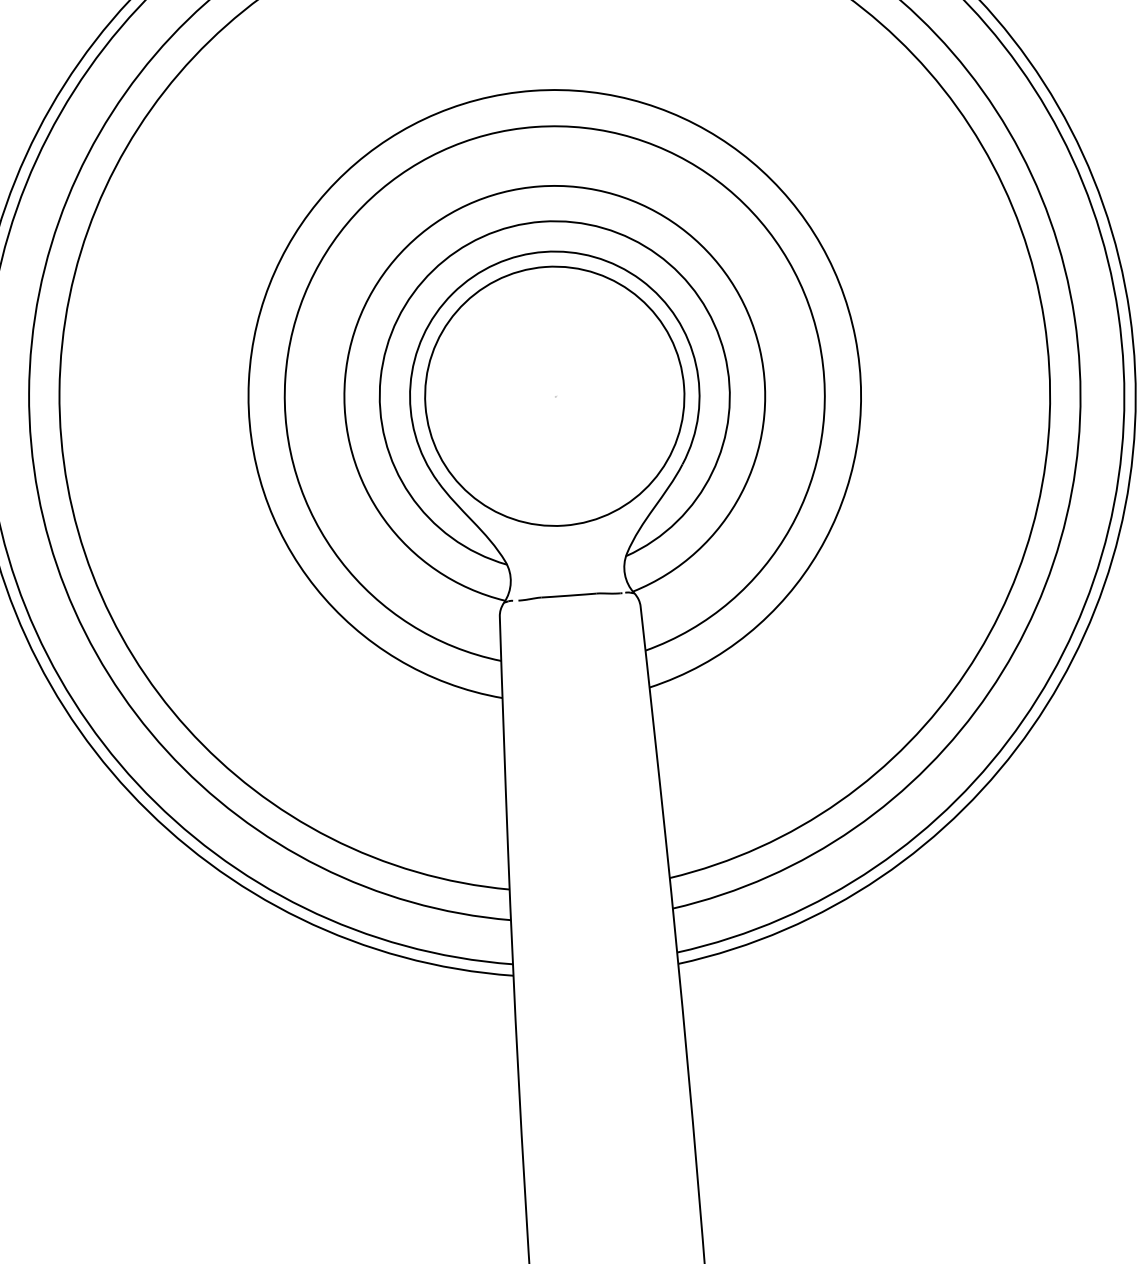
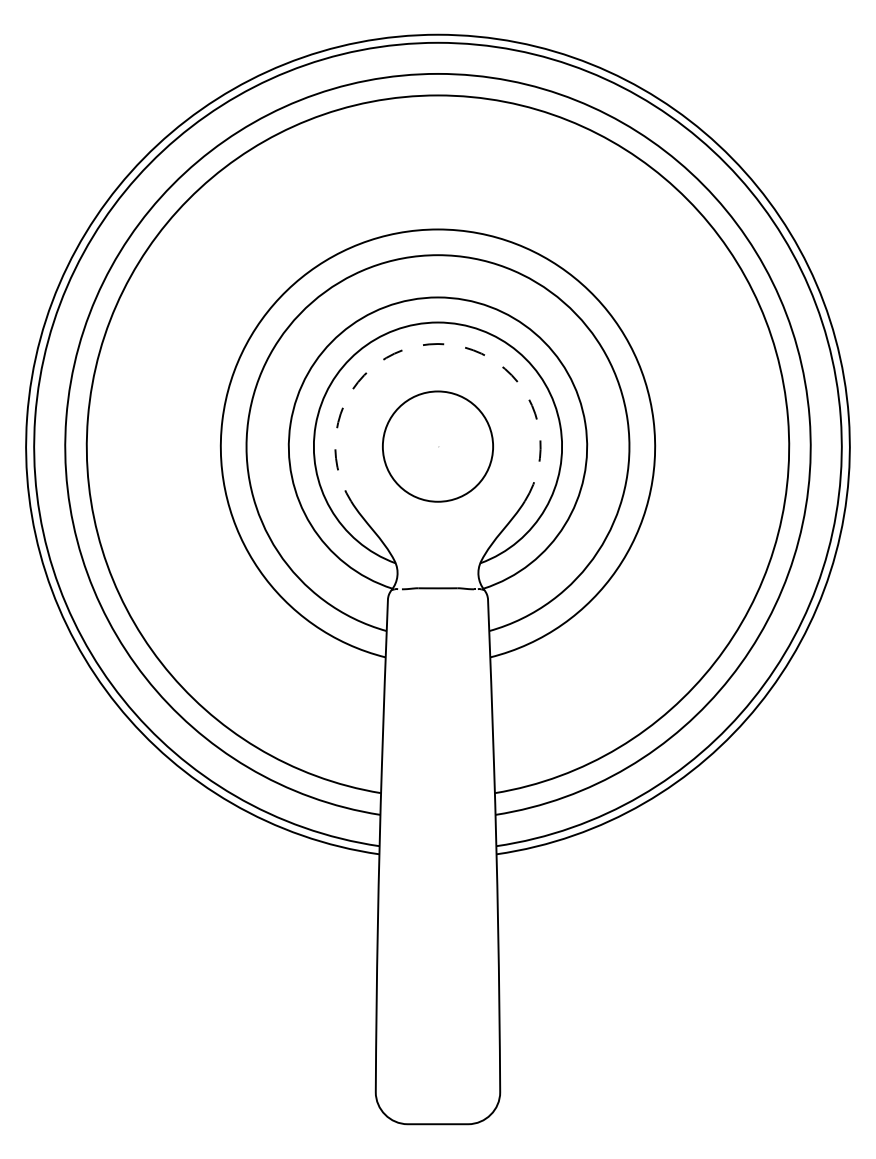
arc: (545, 252) -> (438, 344), solid -> dashed
circle: (554, 396) -> (437, 446), size x0.6

